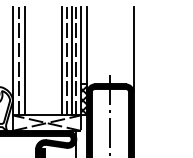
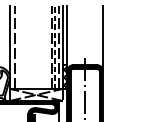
line: (25, 60) -> (19, 46), removed
line: (62, 60) -> (48, 46), removed
line: (71, 60) -> (55, 46), solid -> dashed

